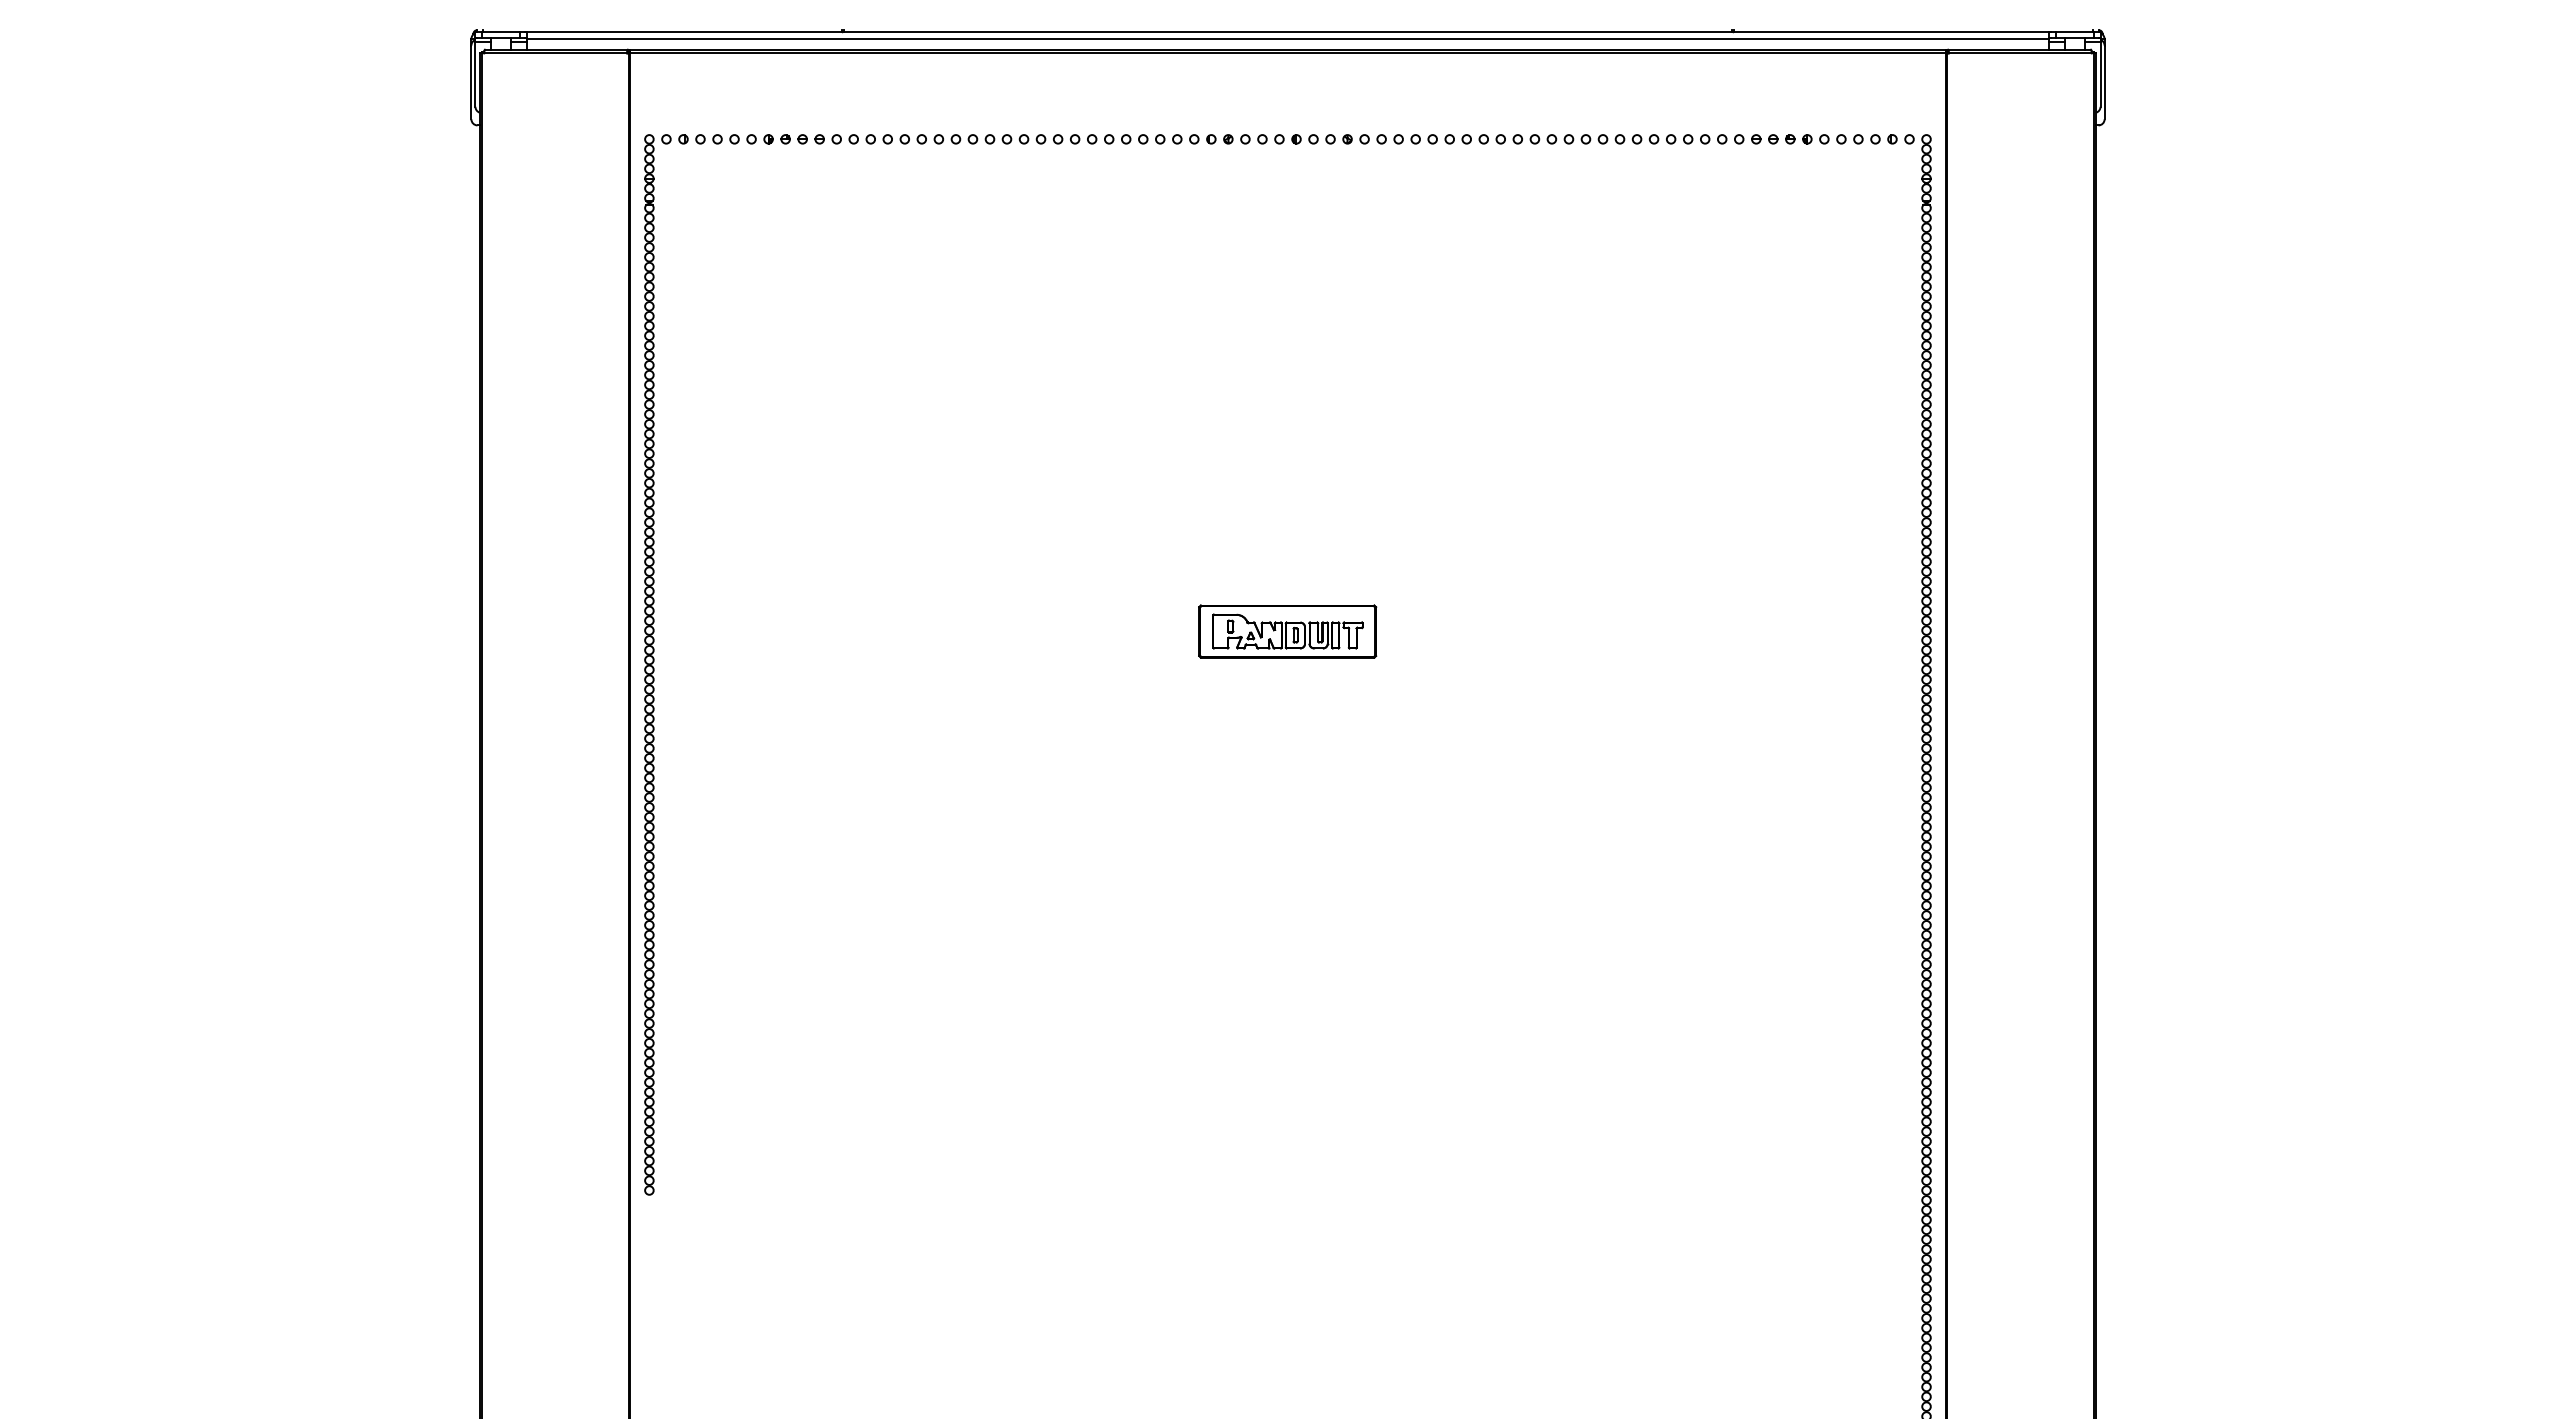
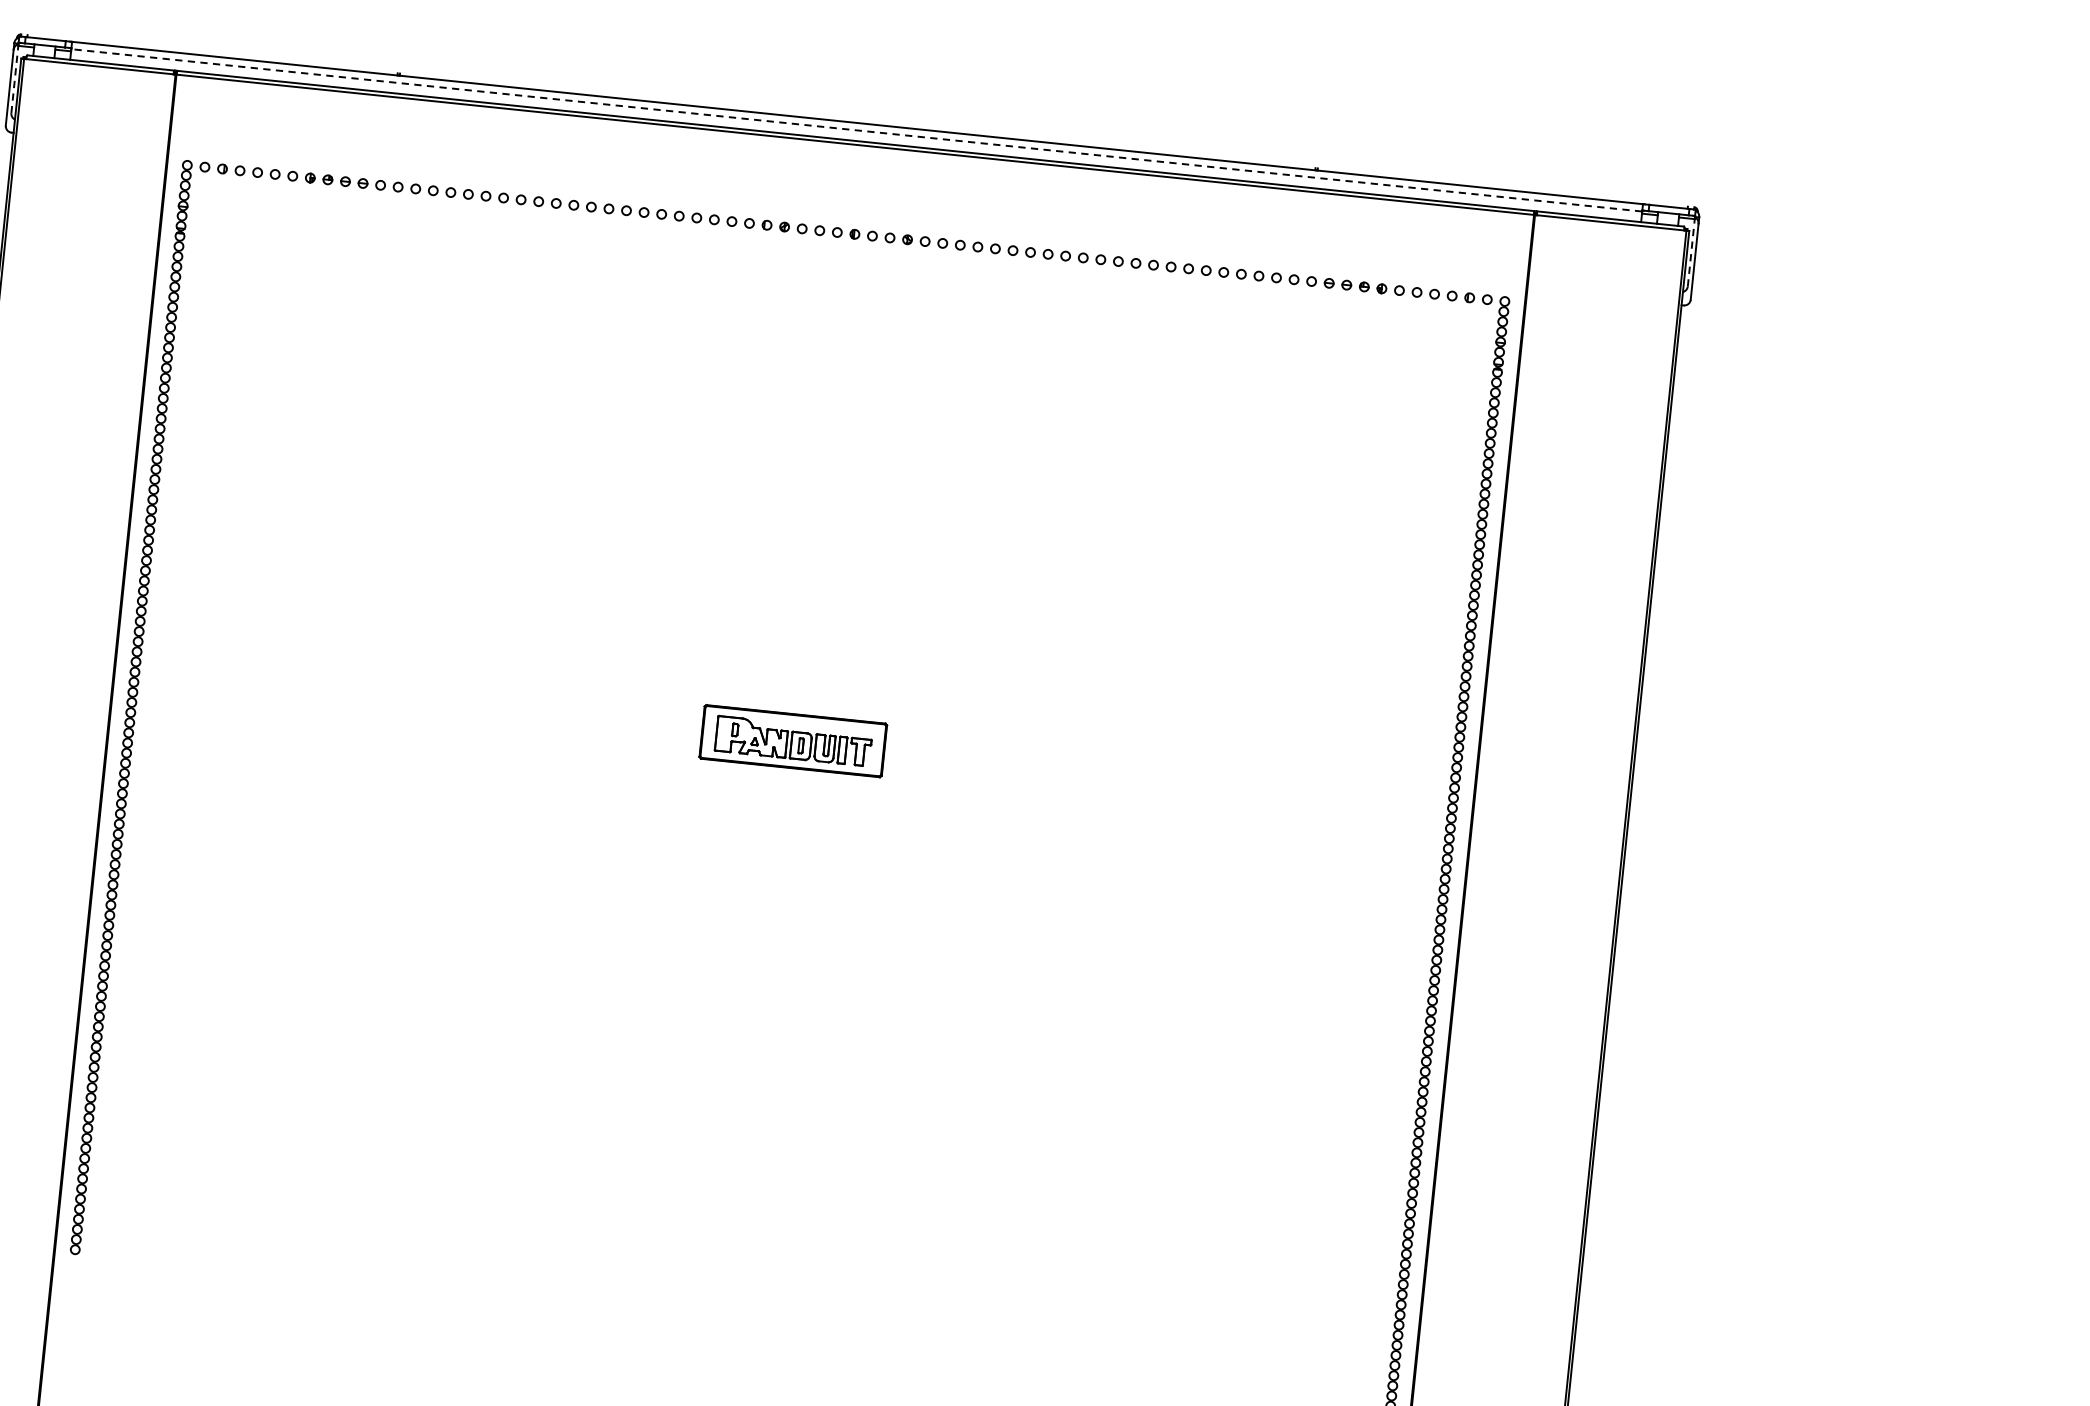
line: (1287, 39) -> (856, 130), solid -> dashed
line: (475, 74) -> (14, 79), solid -> dashed
line: (2100, 74) -> (1691, 253), solid -> dashed

